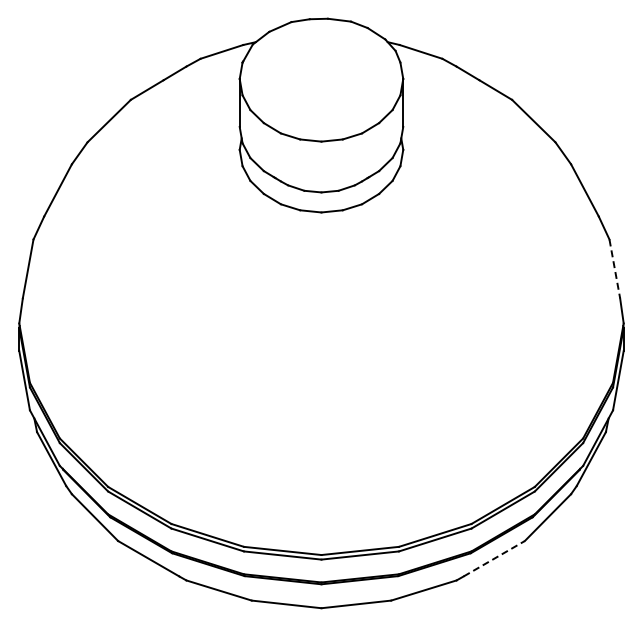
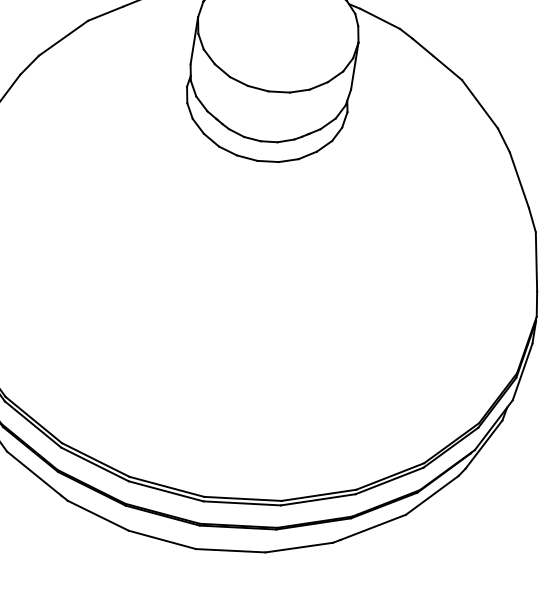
line: (614, 268) -> (536, 261), dashed -> solid
line: (494, 558) -> (373, 527), dashed -> solid

